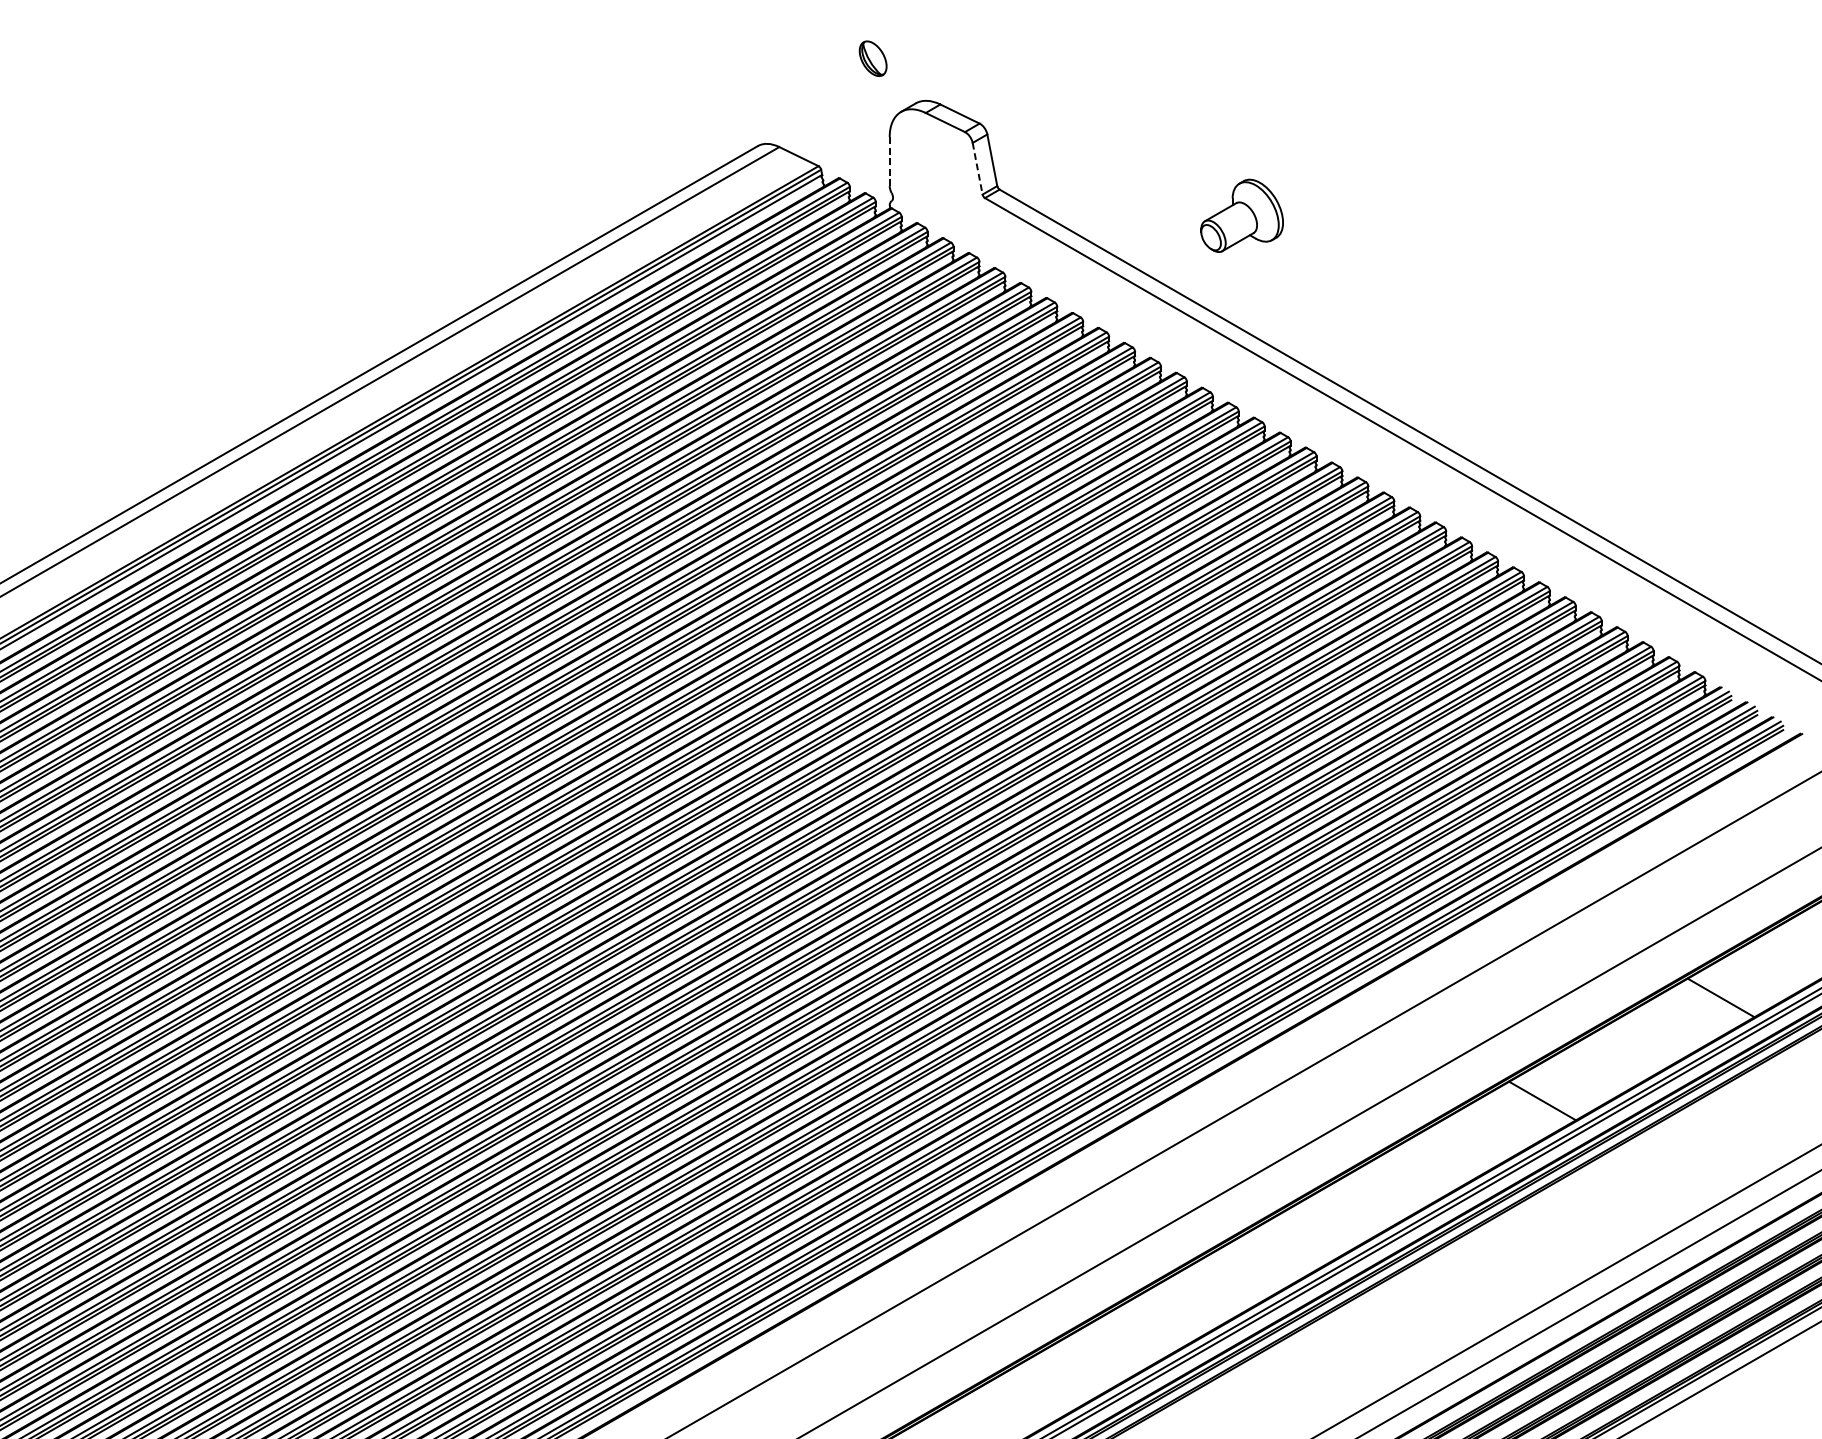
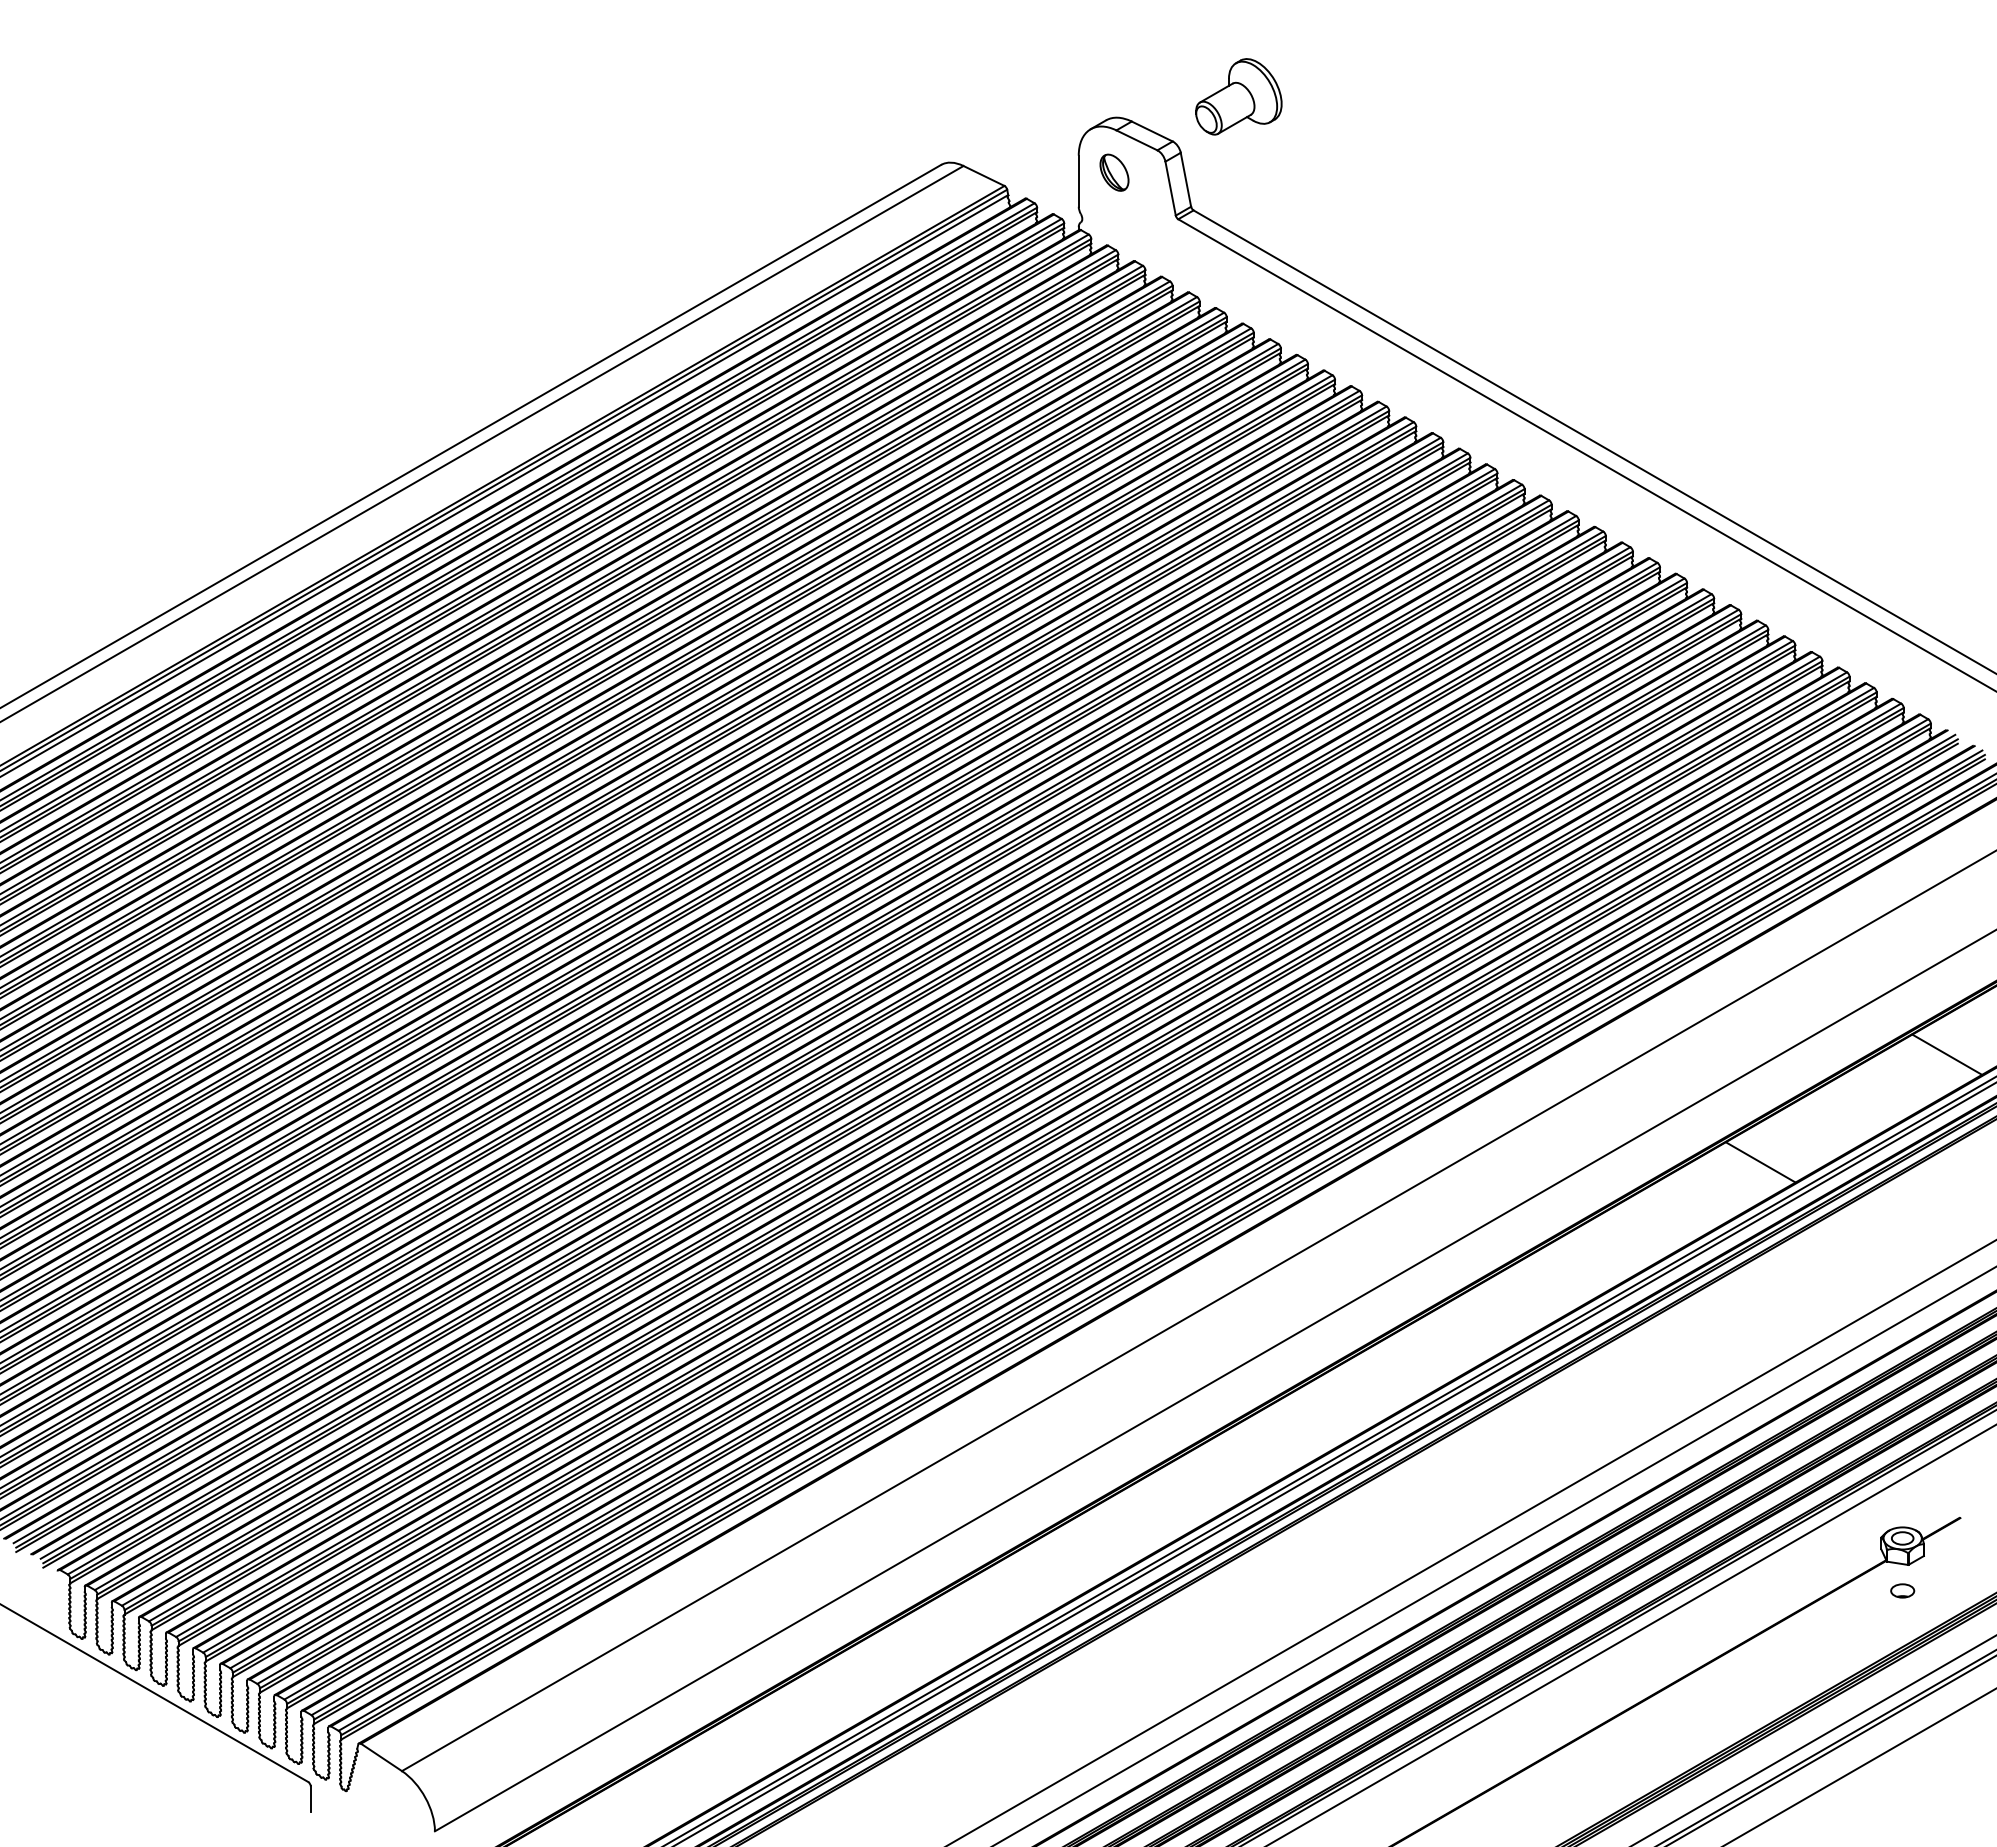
part: (873, 58) -> (1114, 172), moved
line: (889, 161) -> (1078, 181), dashed -> solid
line: (977, 169) -> (1170, 189), dashed -> solid
part: (1241, 215) -> (1238, 96), moved

